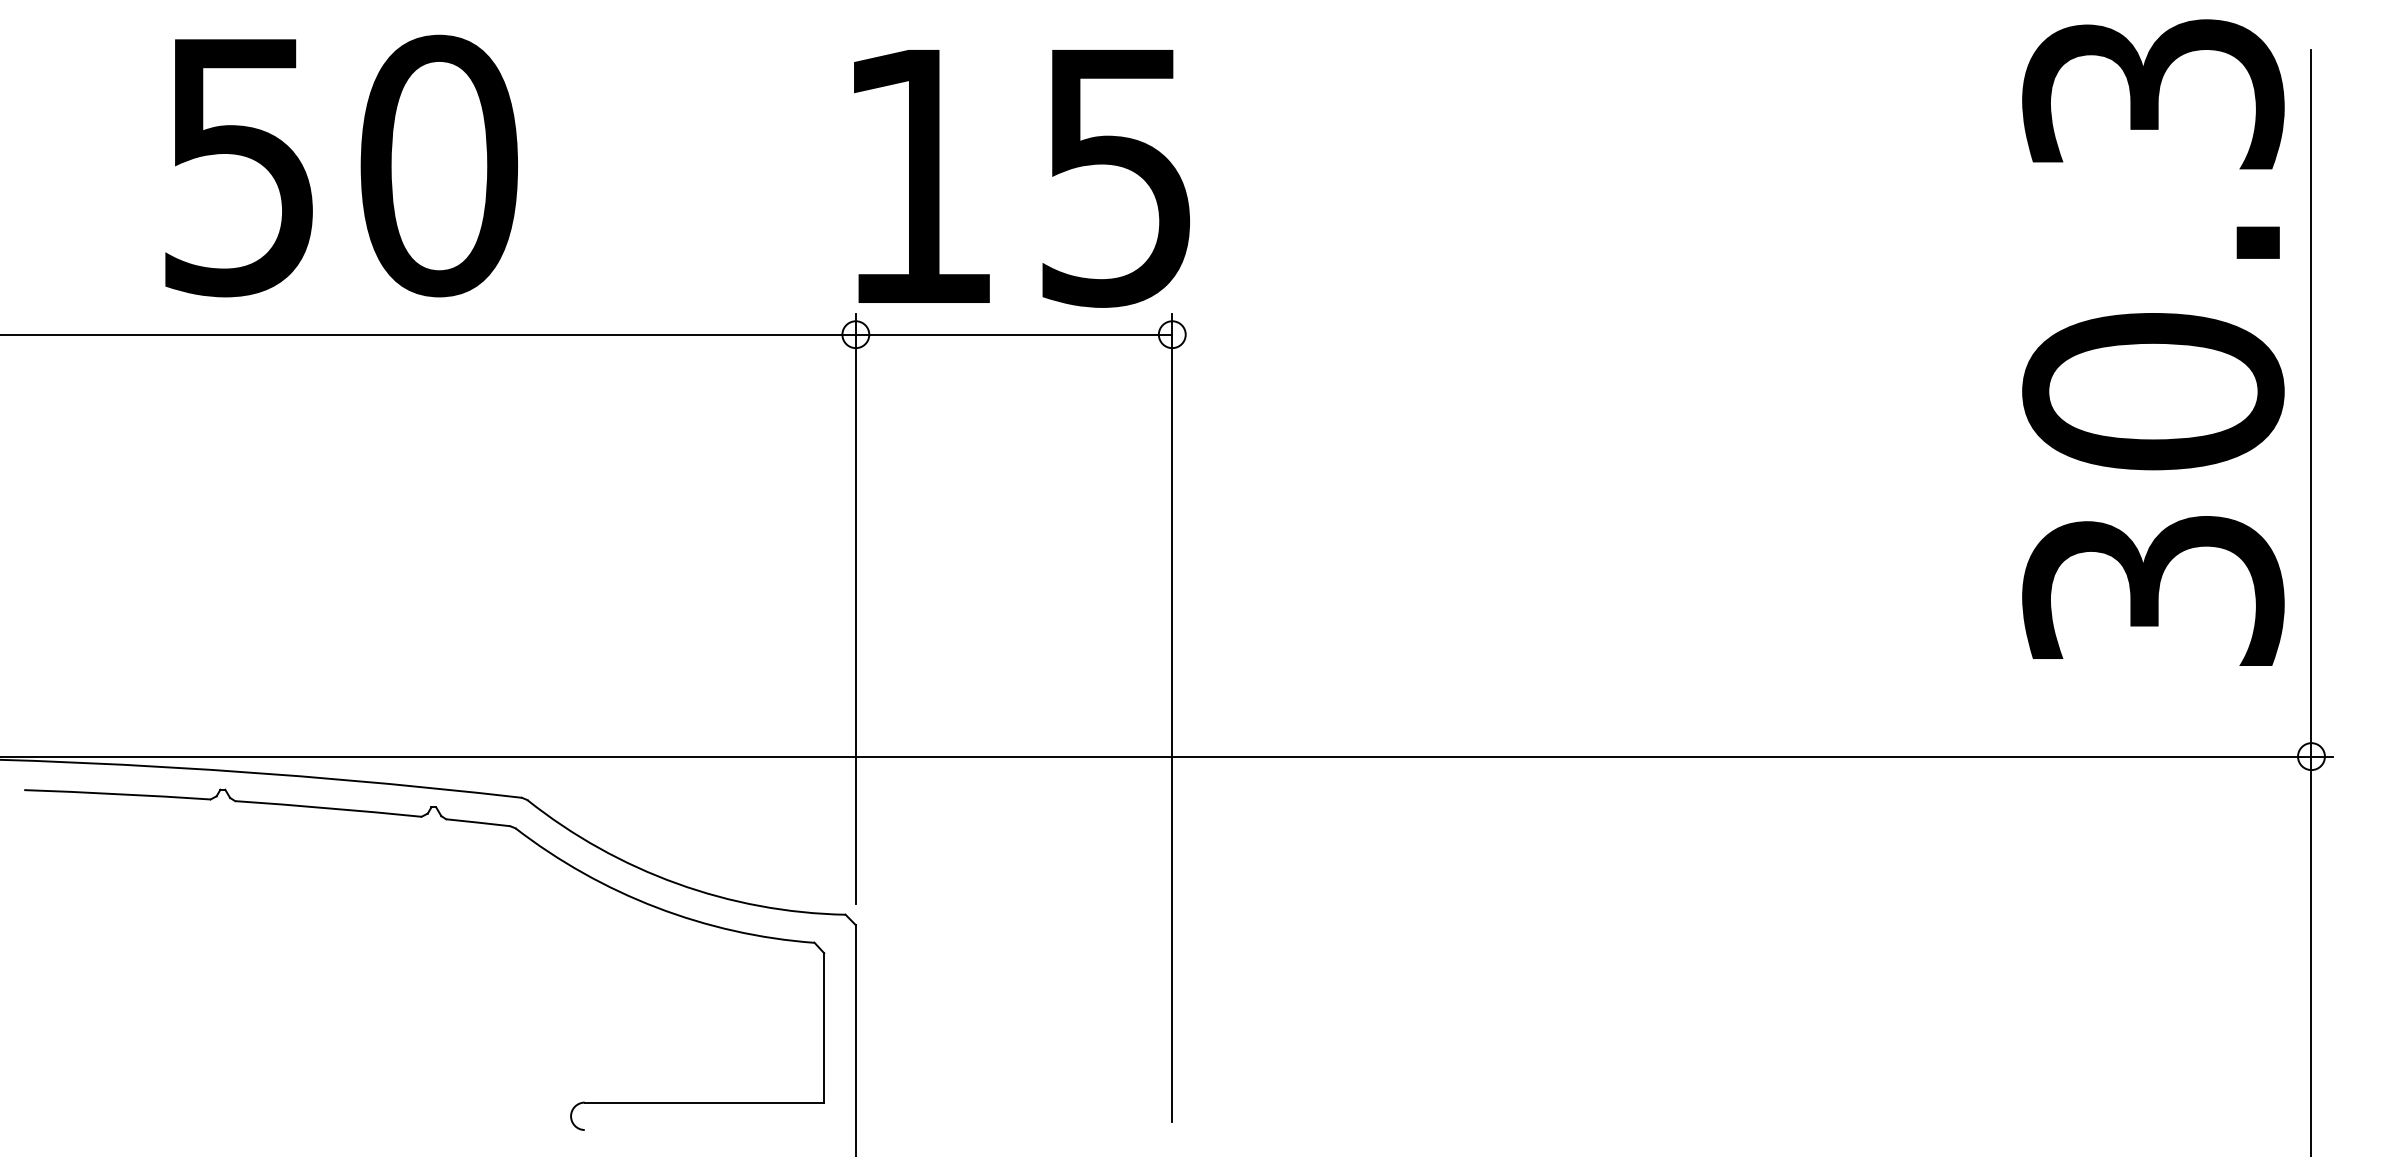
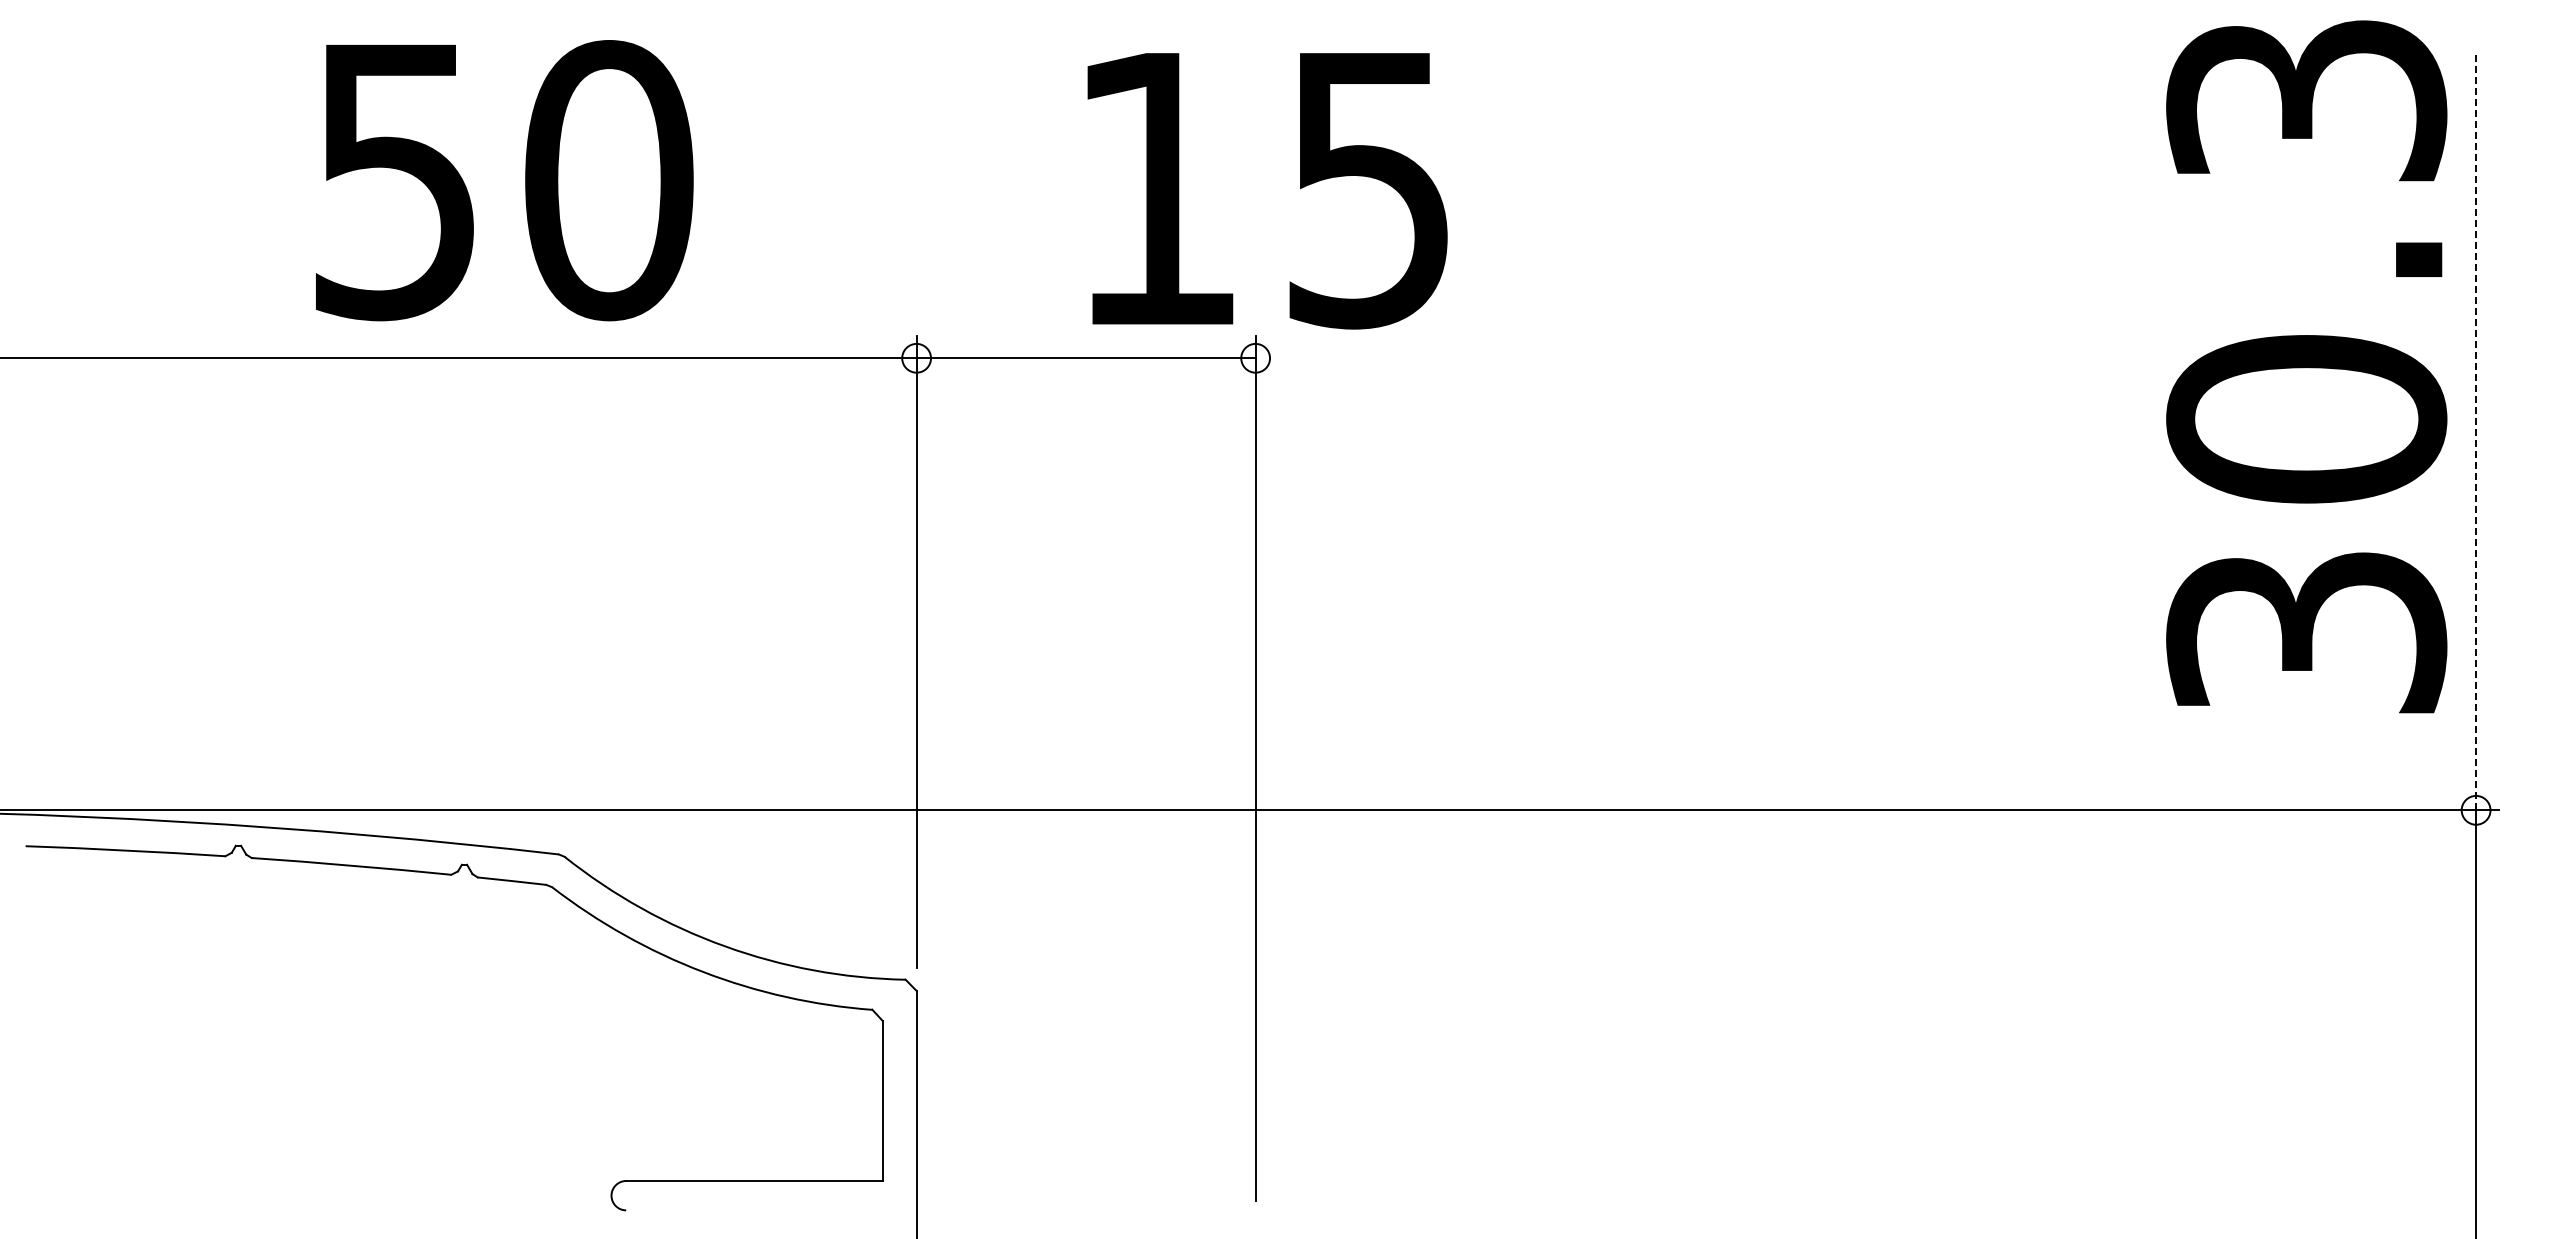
text: (341, 165) -> (504, 180), moved
text: (1021, 179) -> (1267, 191), moved
line: (2311, 403) -> (2476, 431), solid -> dashed

